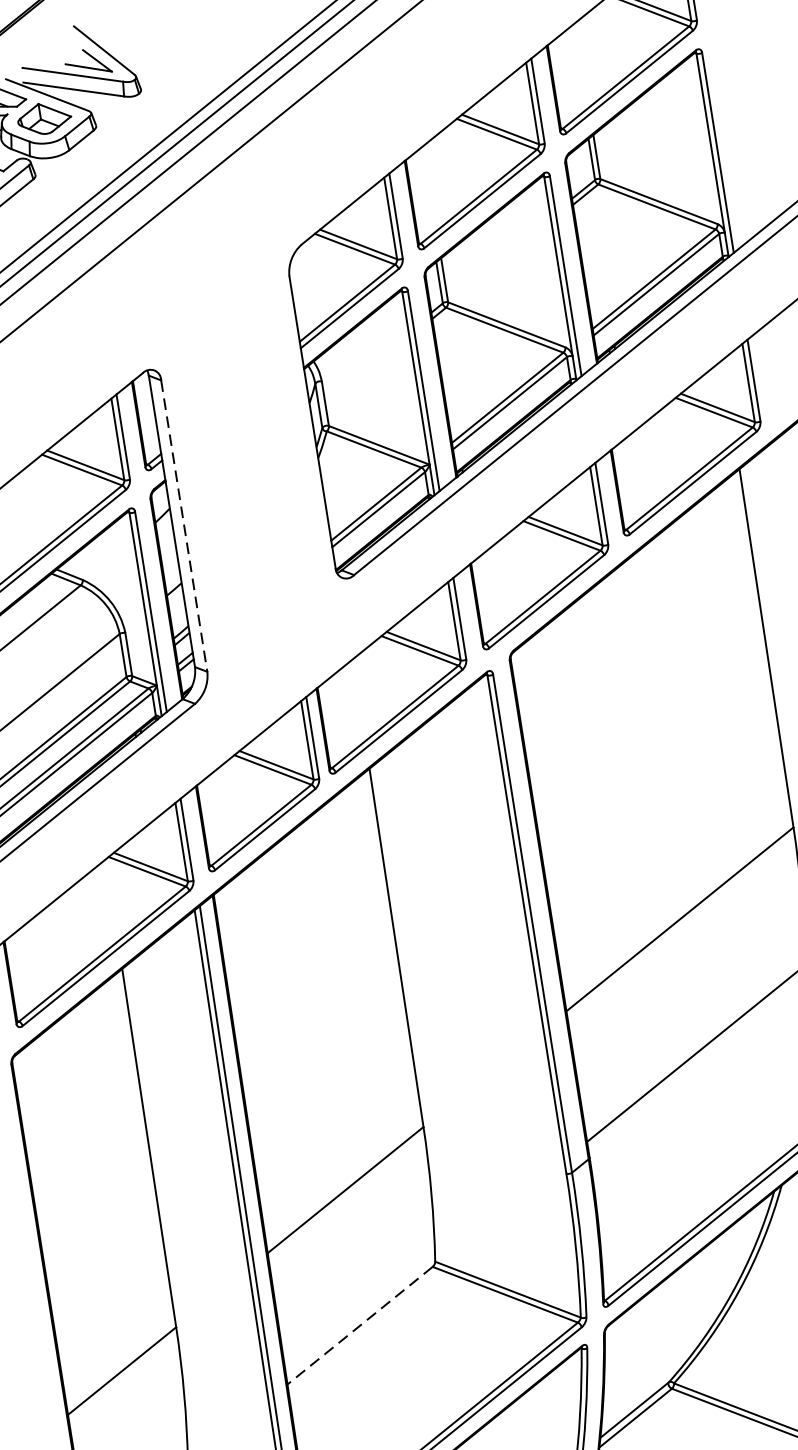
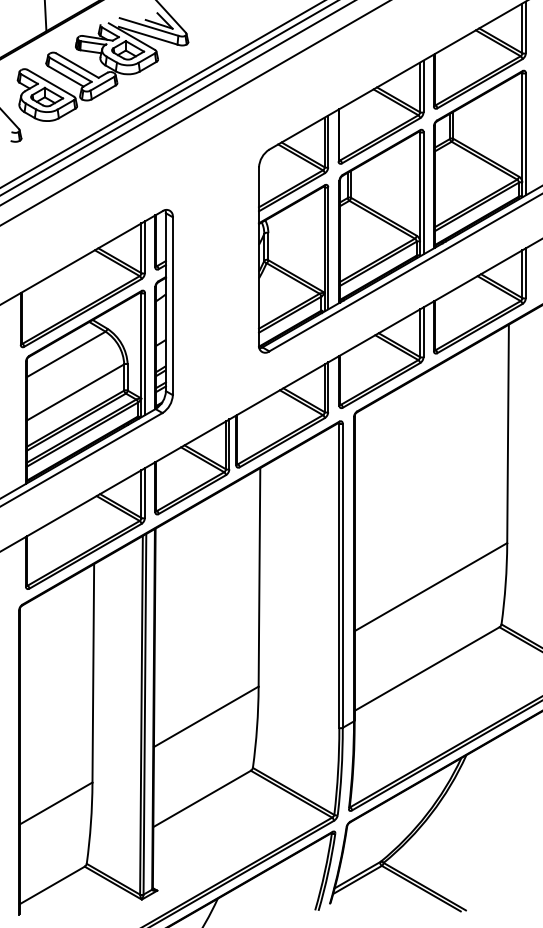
line: (183, 526) -> (172, 306), dashed -> solid
line: (359, 1326) -> (201, 799), dashed -> solid

